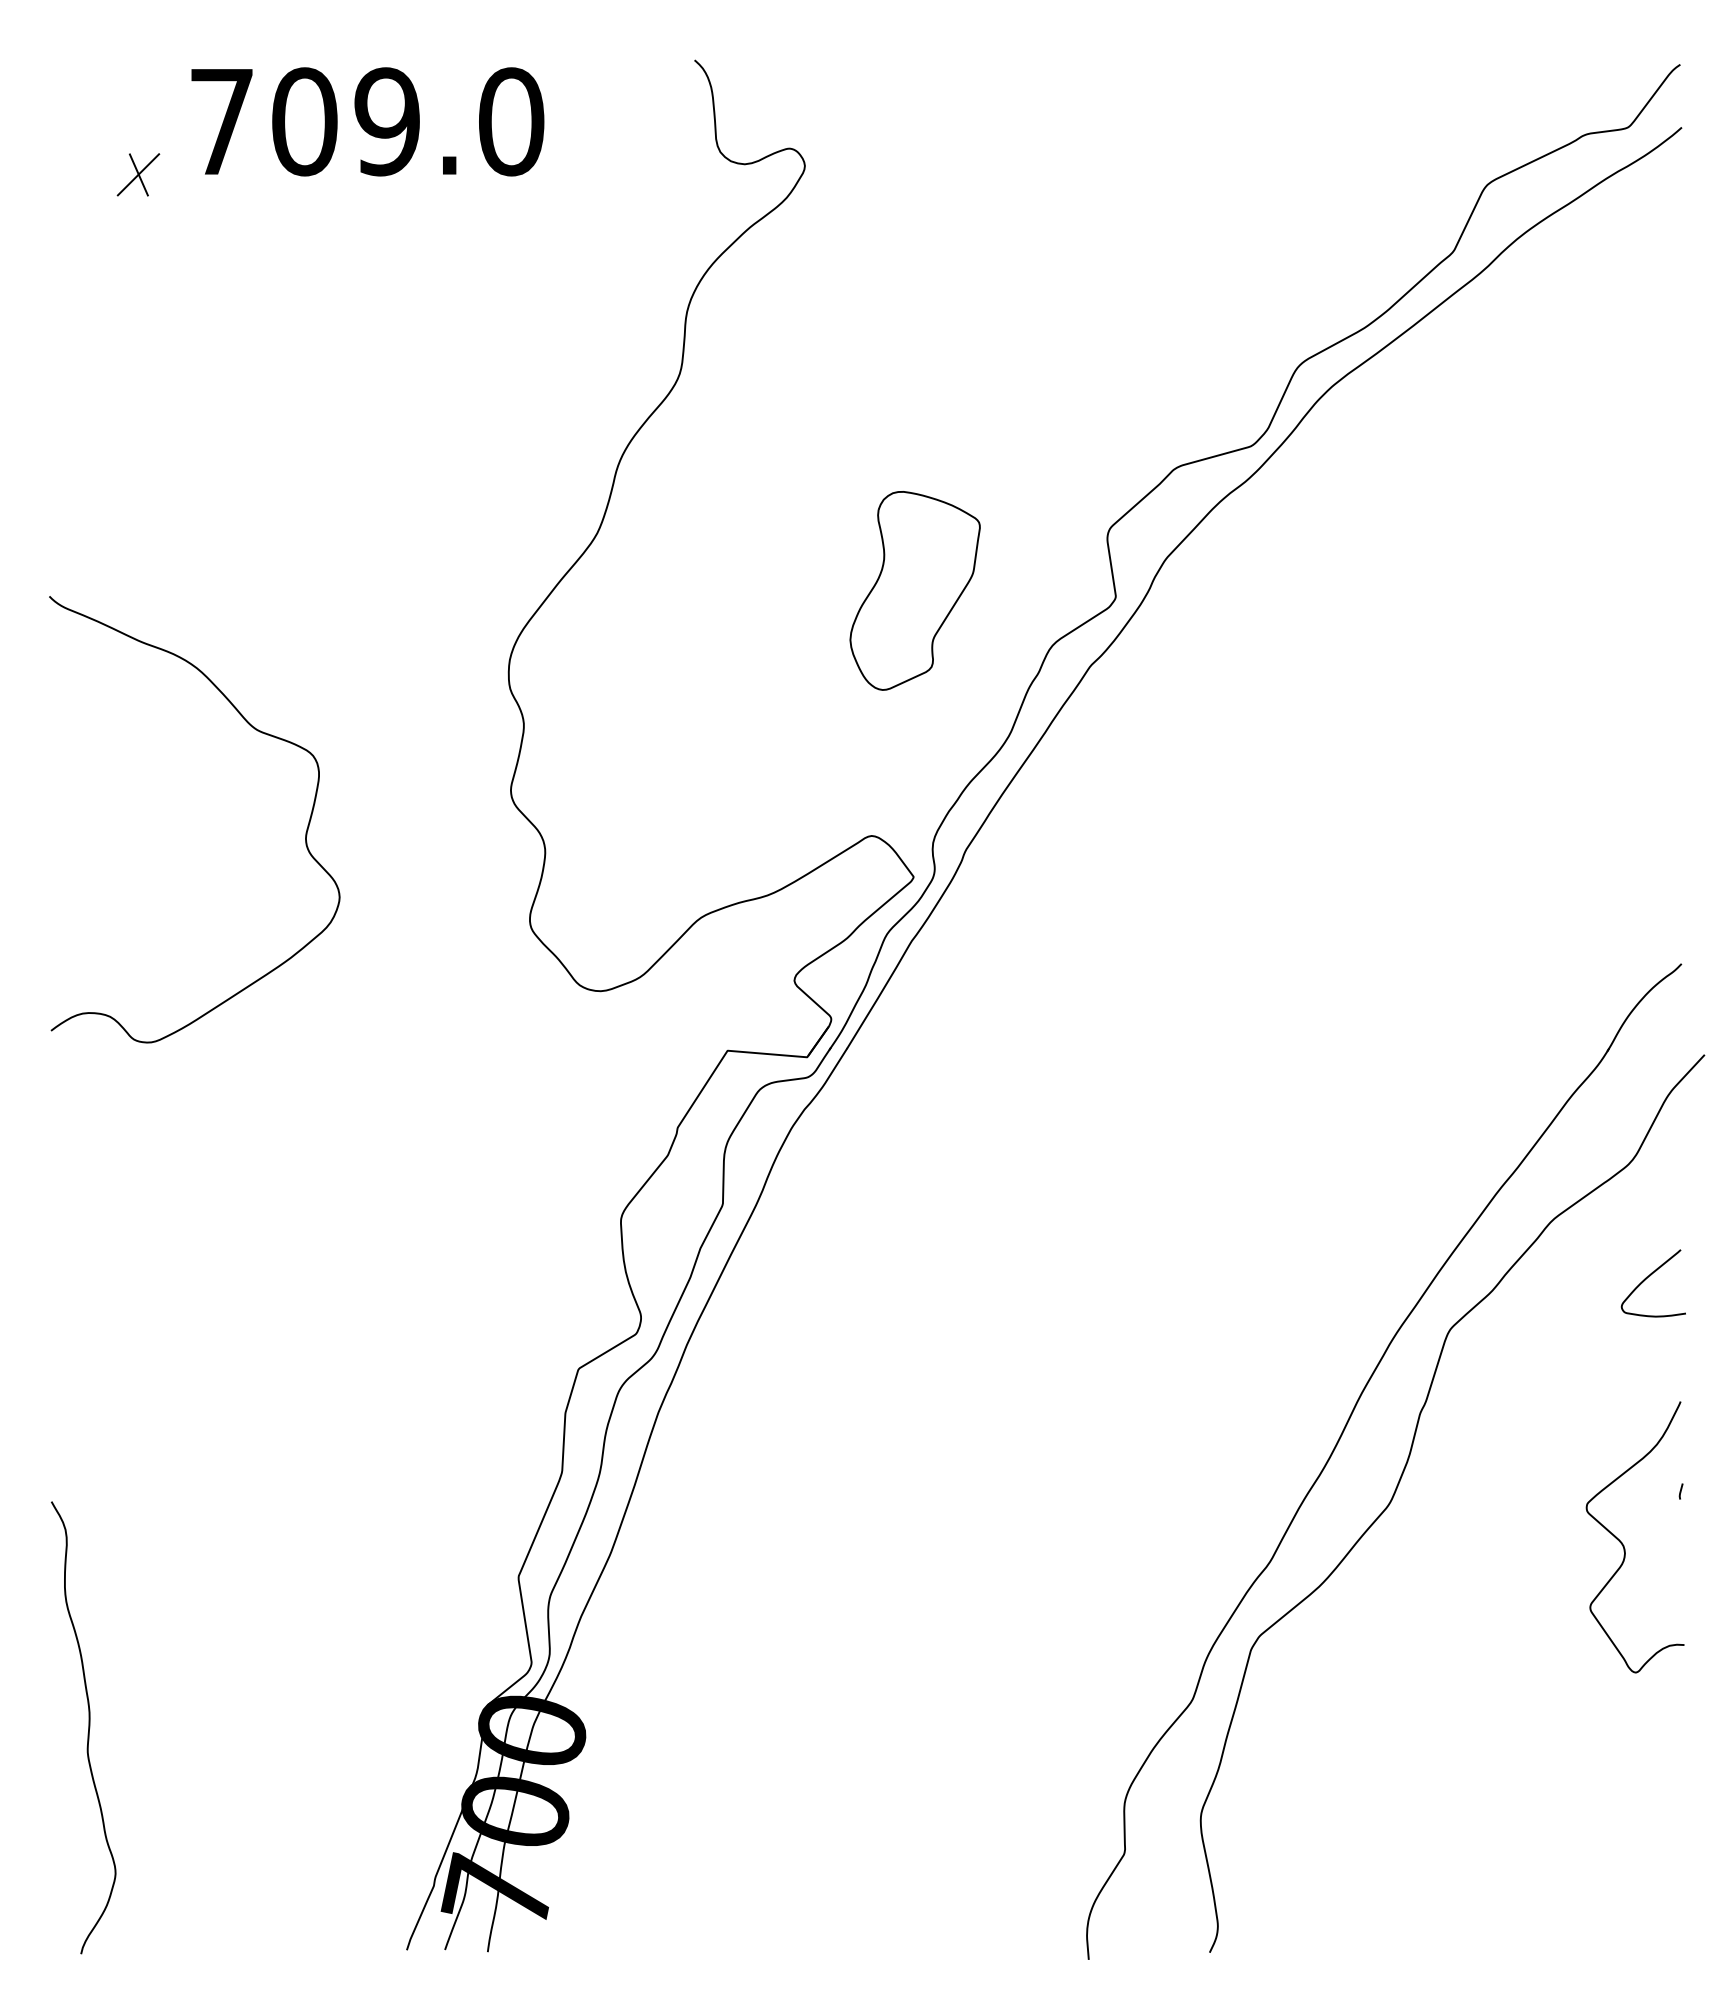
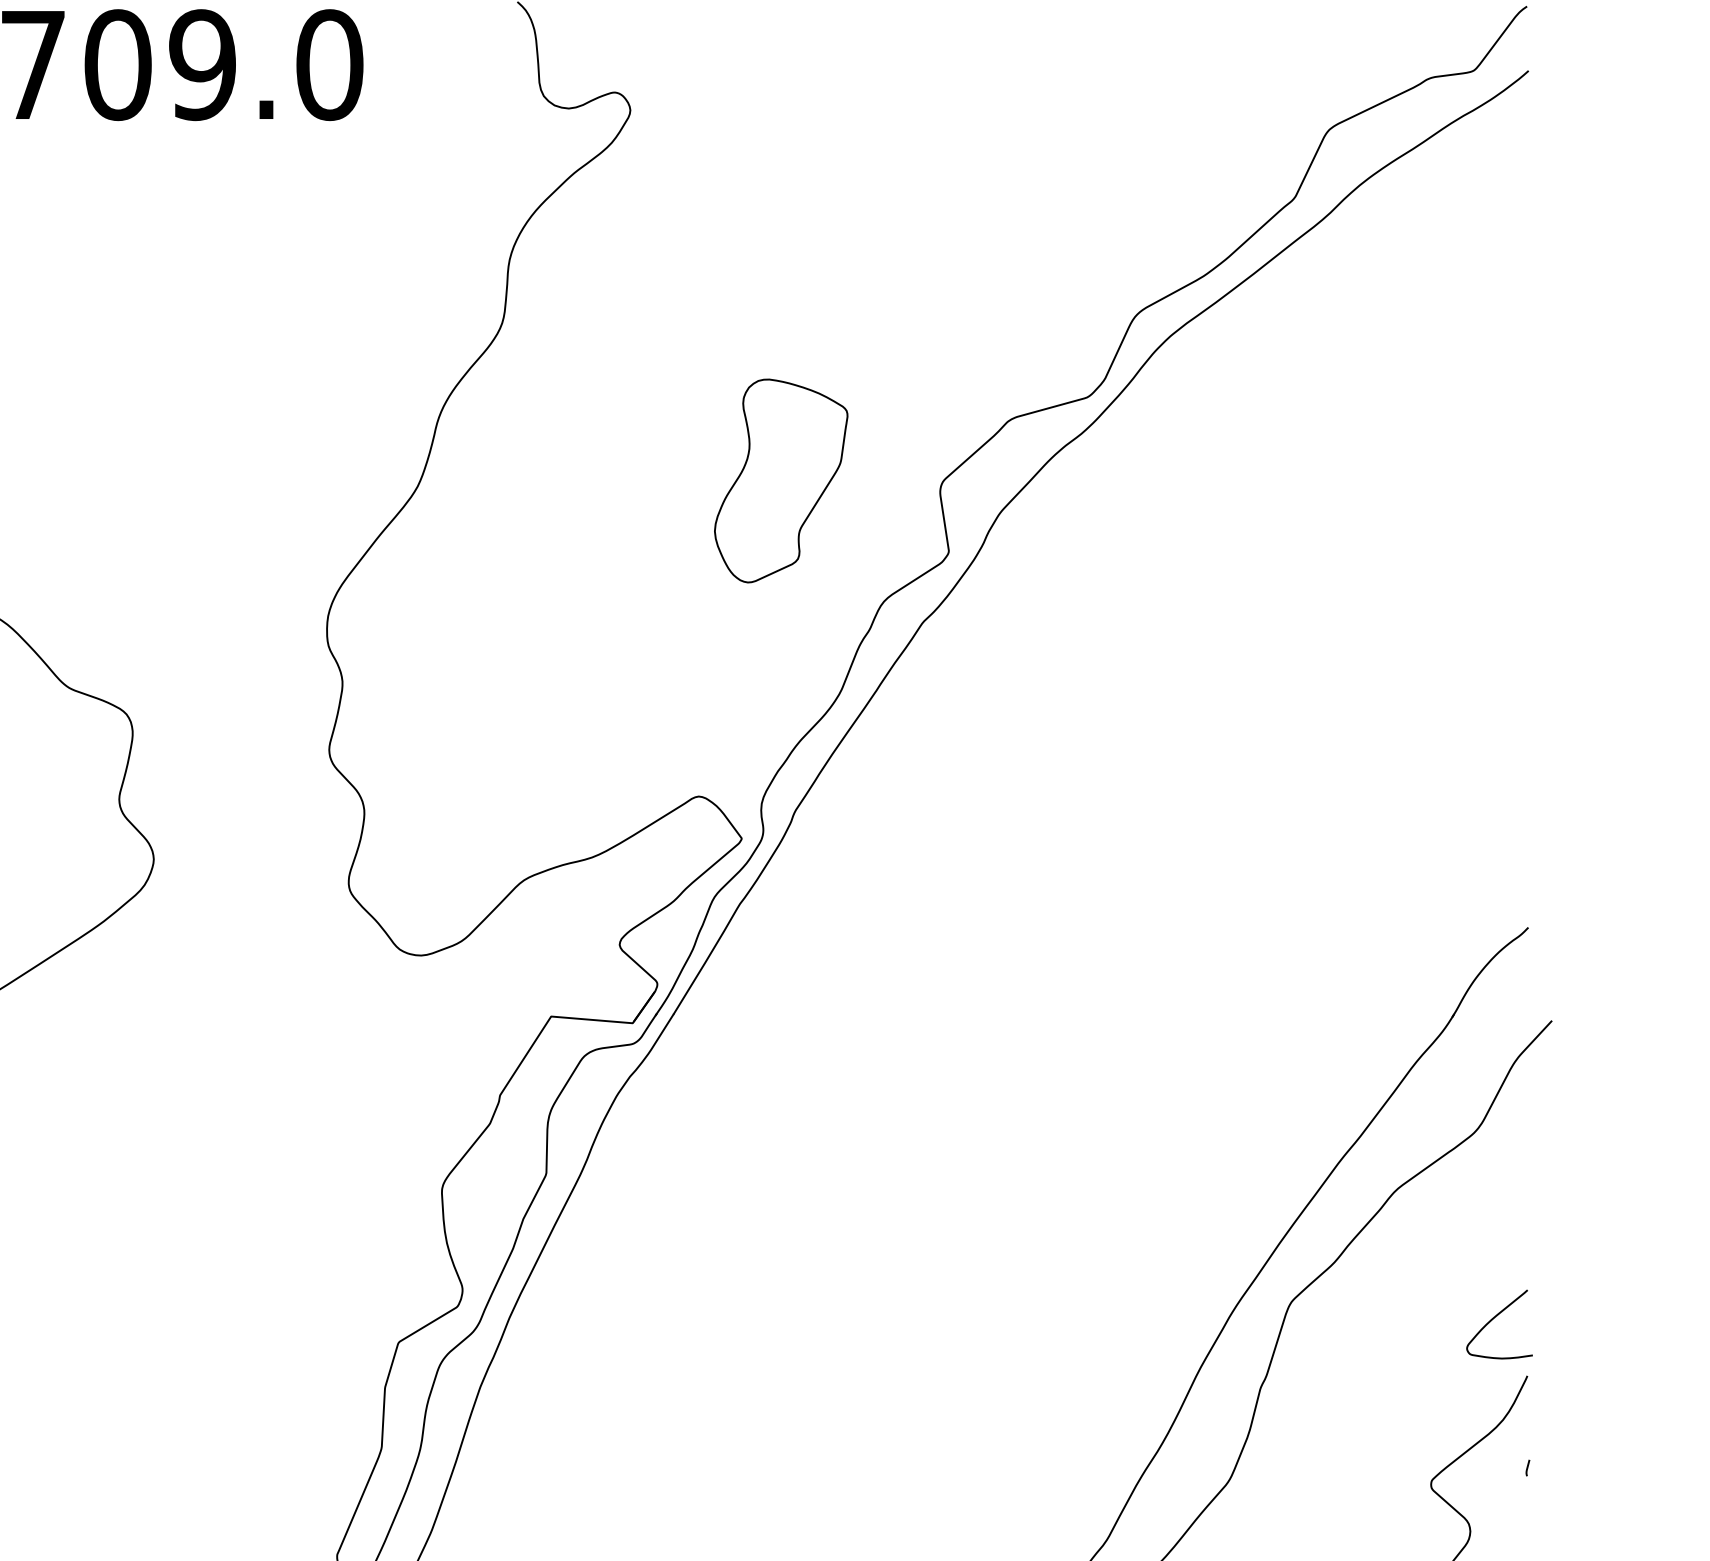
part: (914, 590) -> (780, 480), moved
curve: (1647, 1278) -> (1493, 1319), moved

